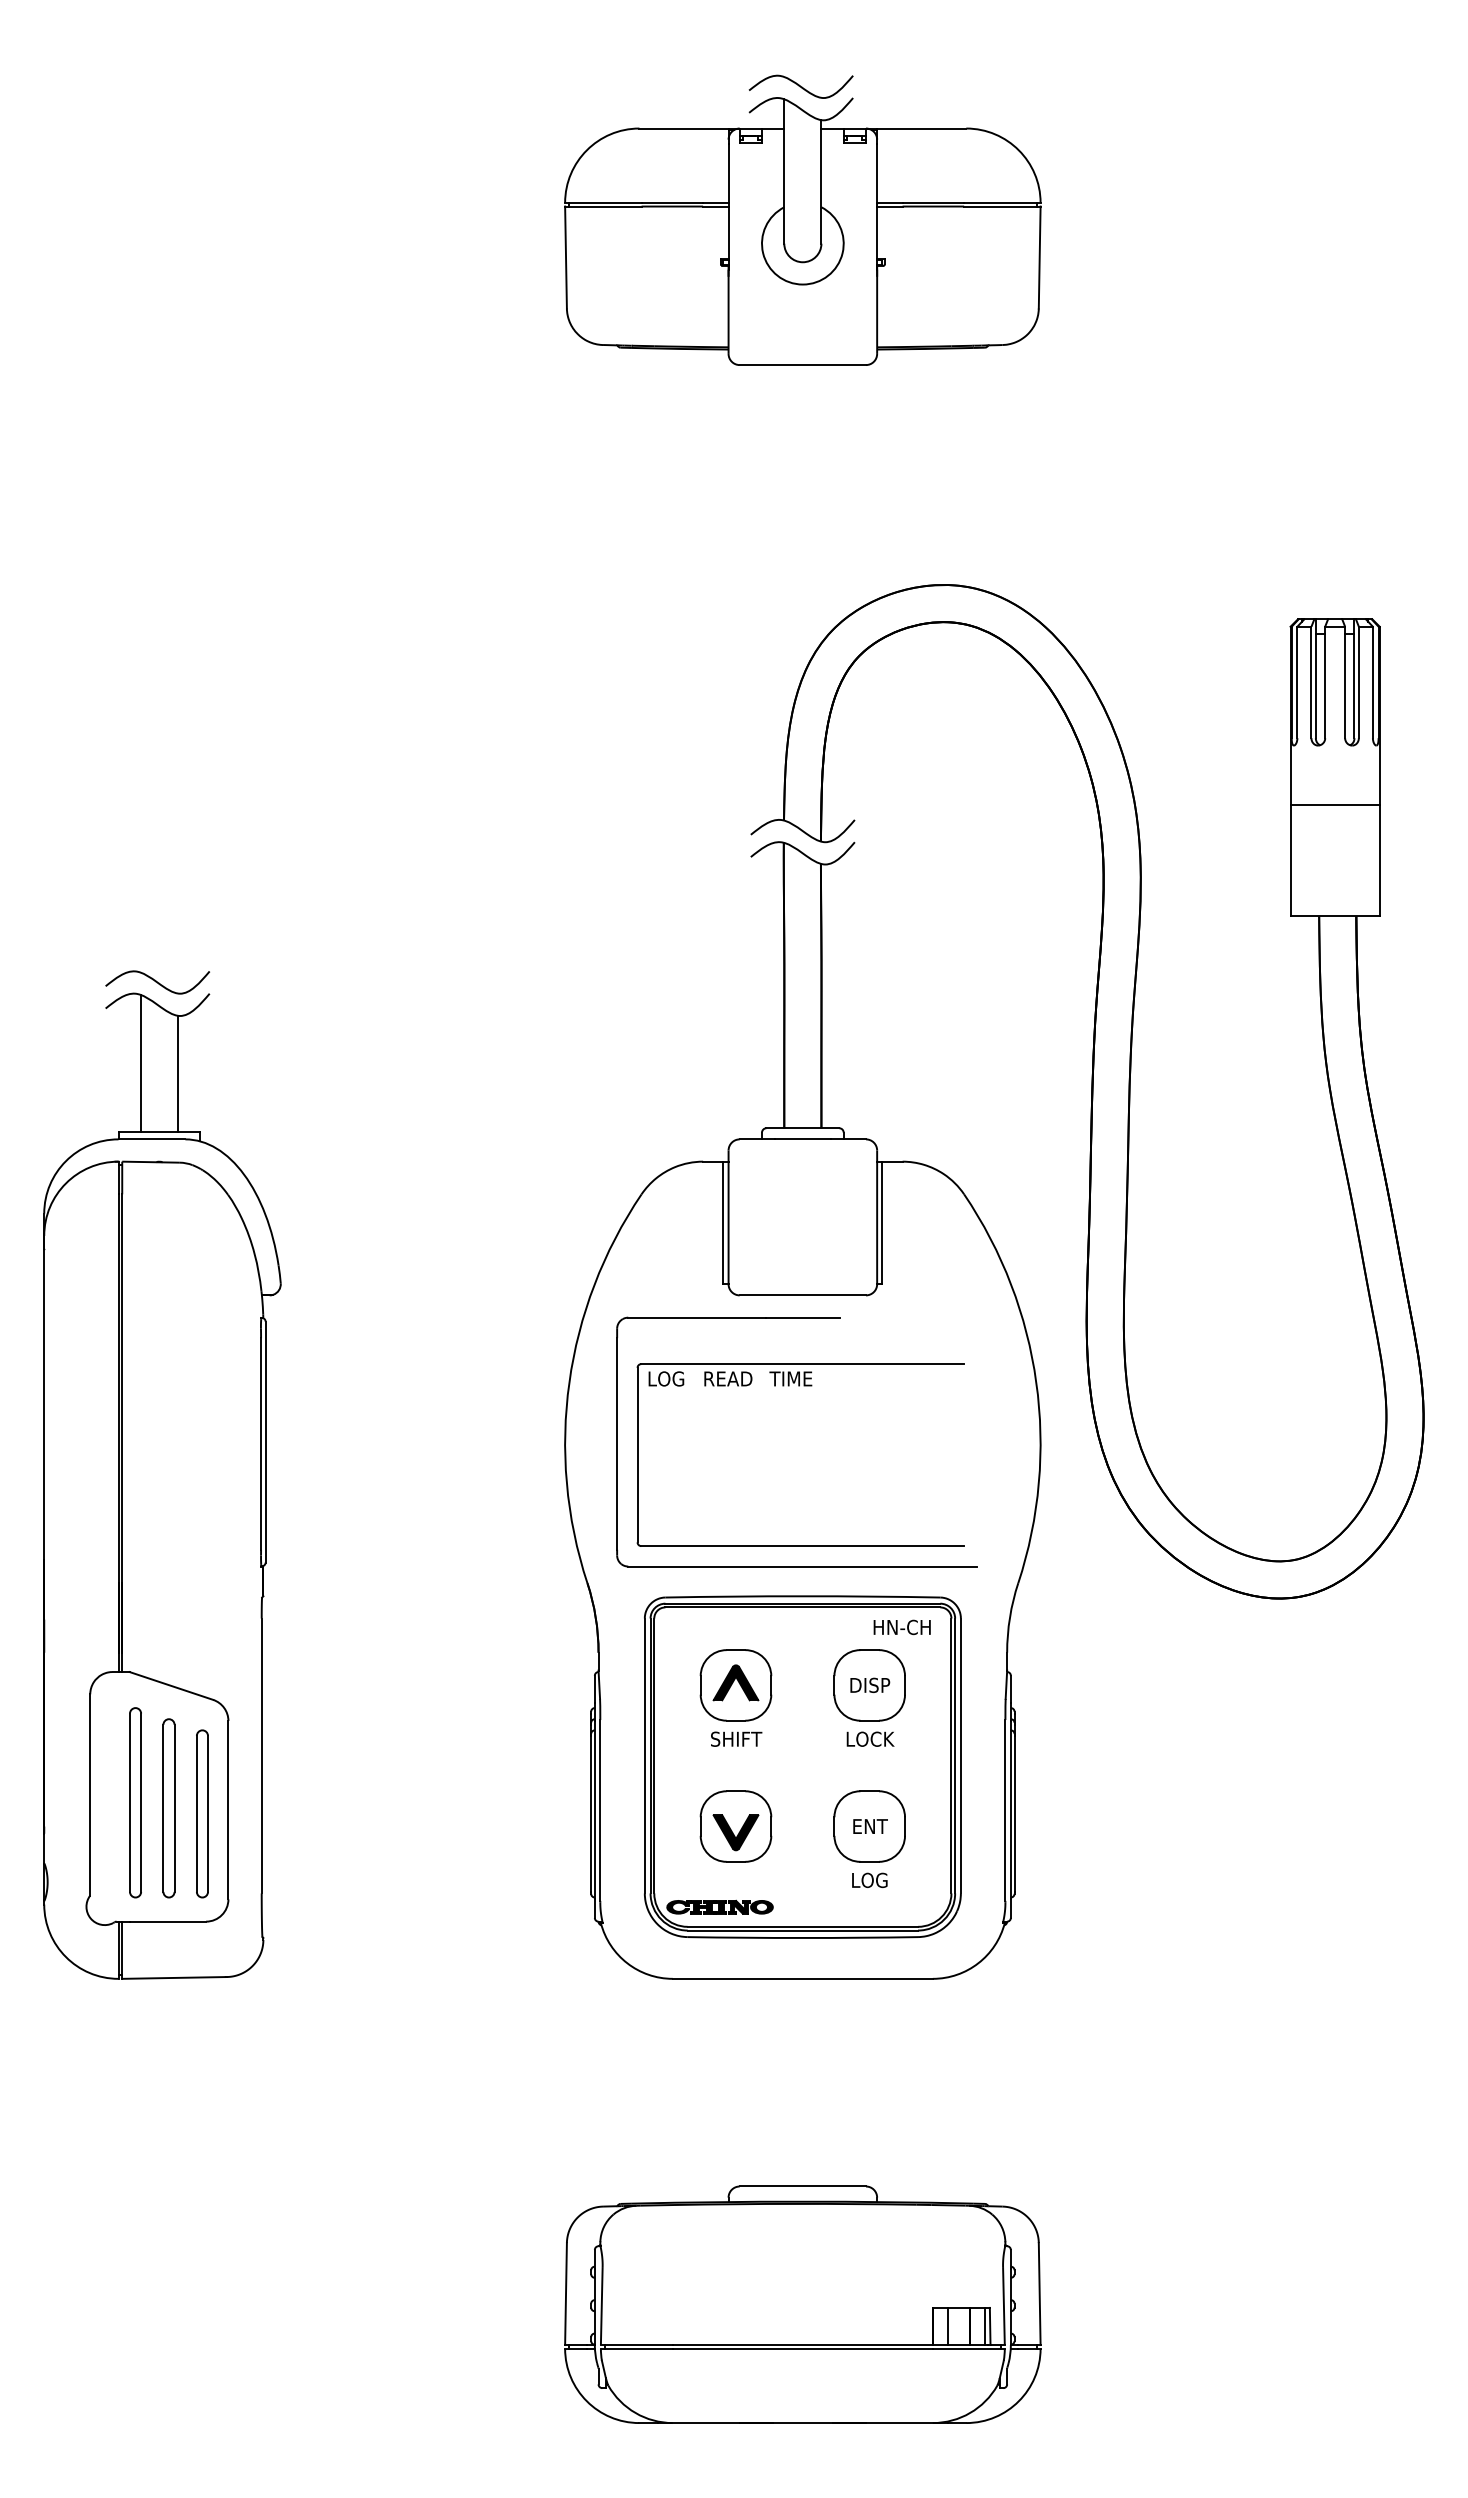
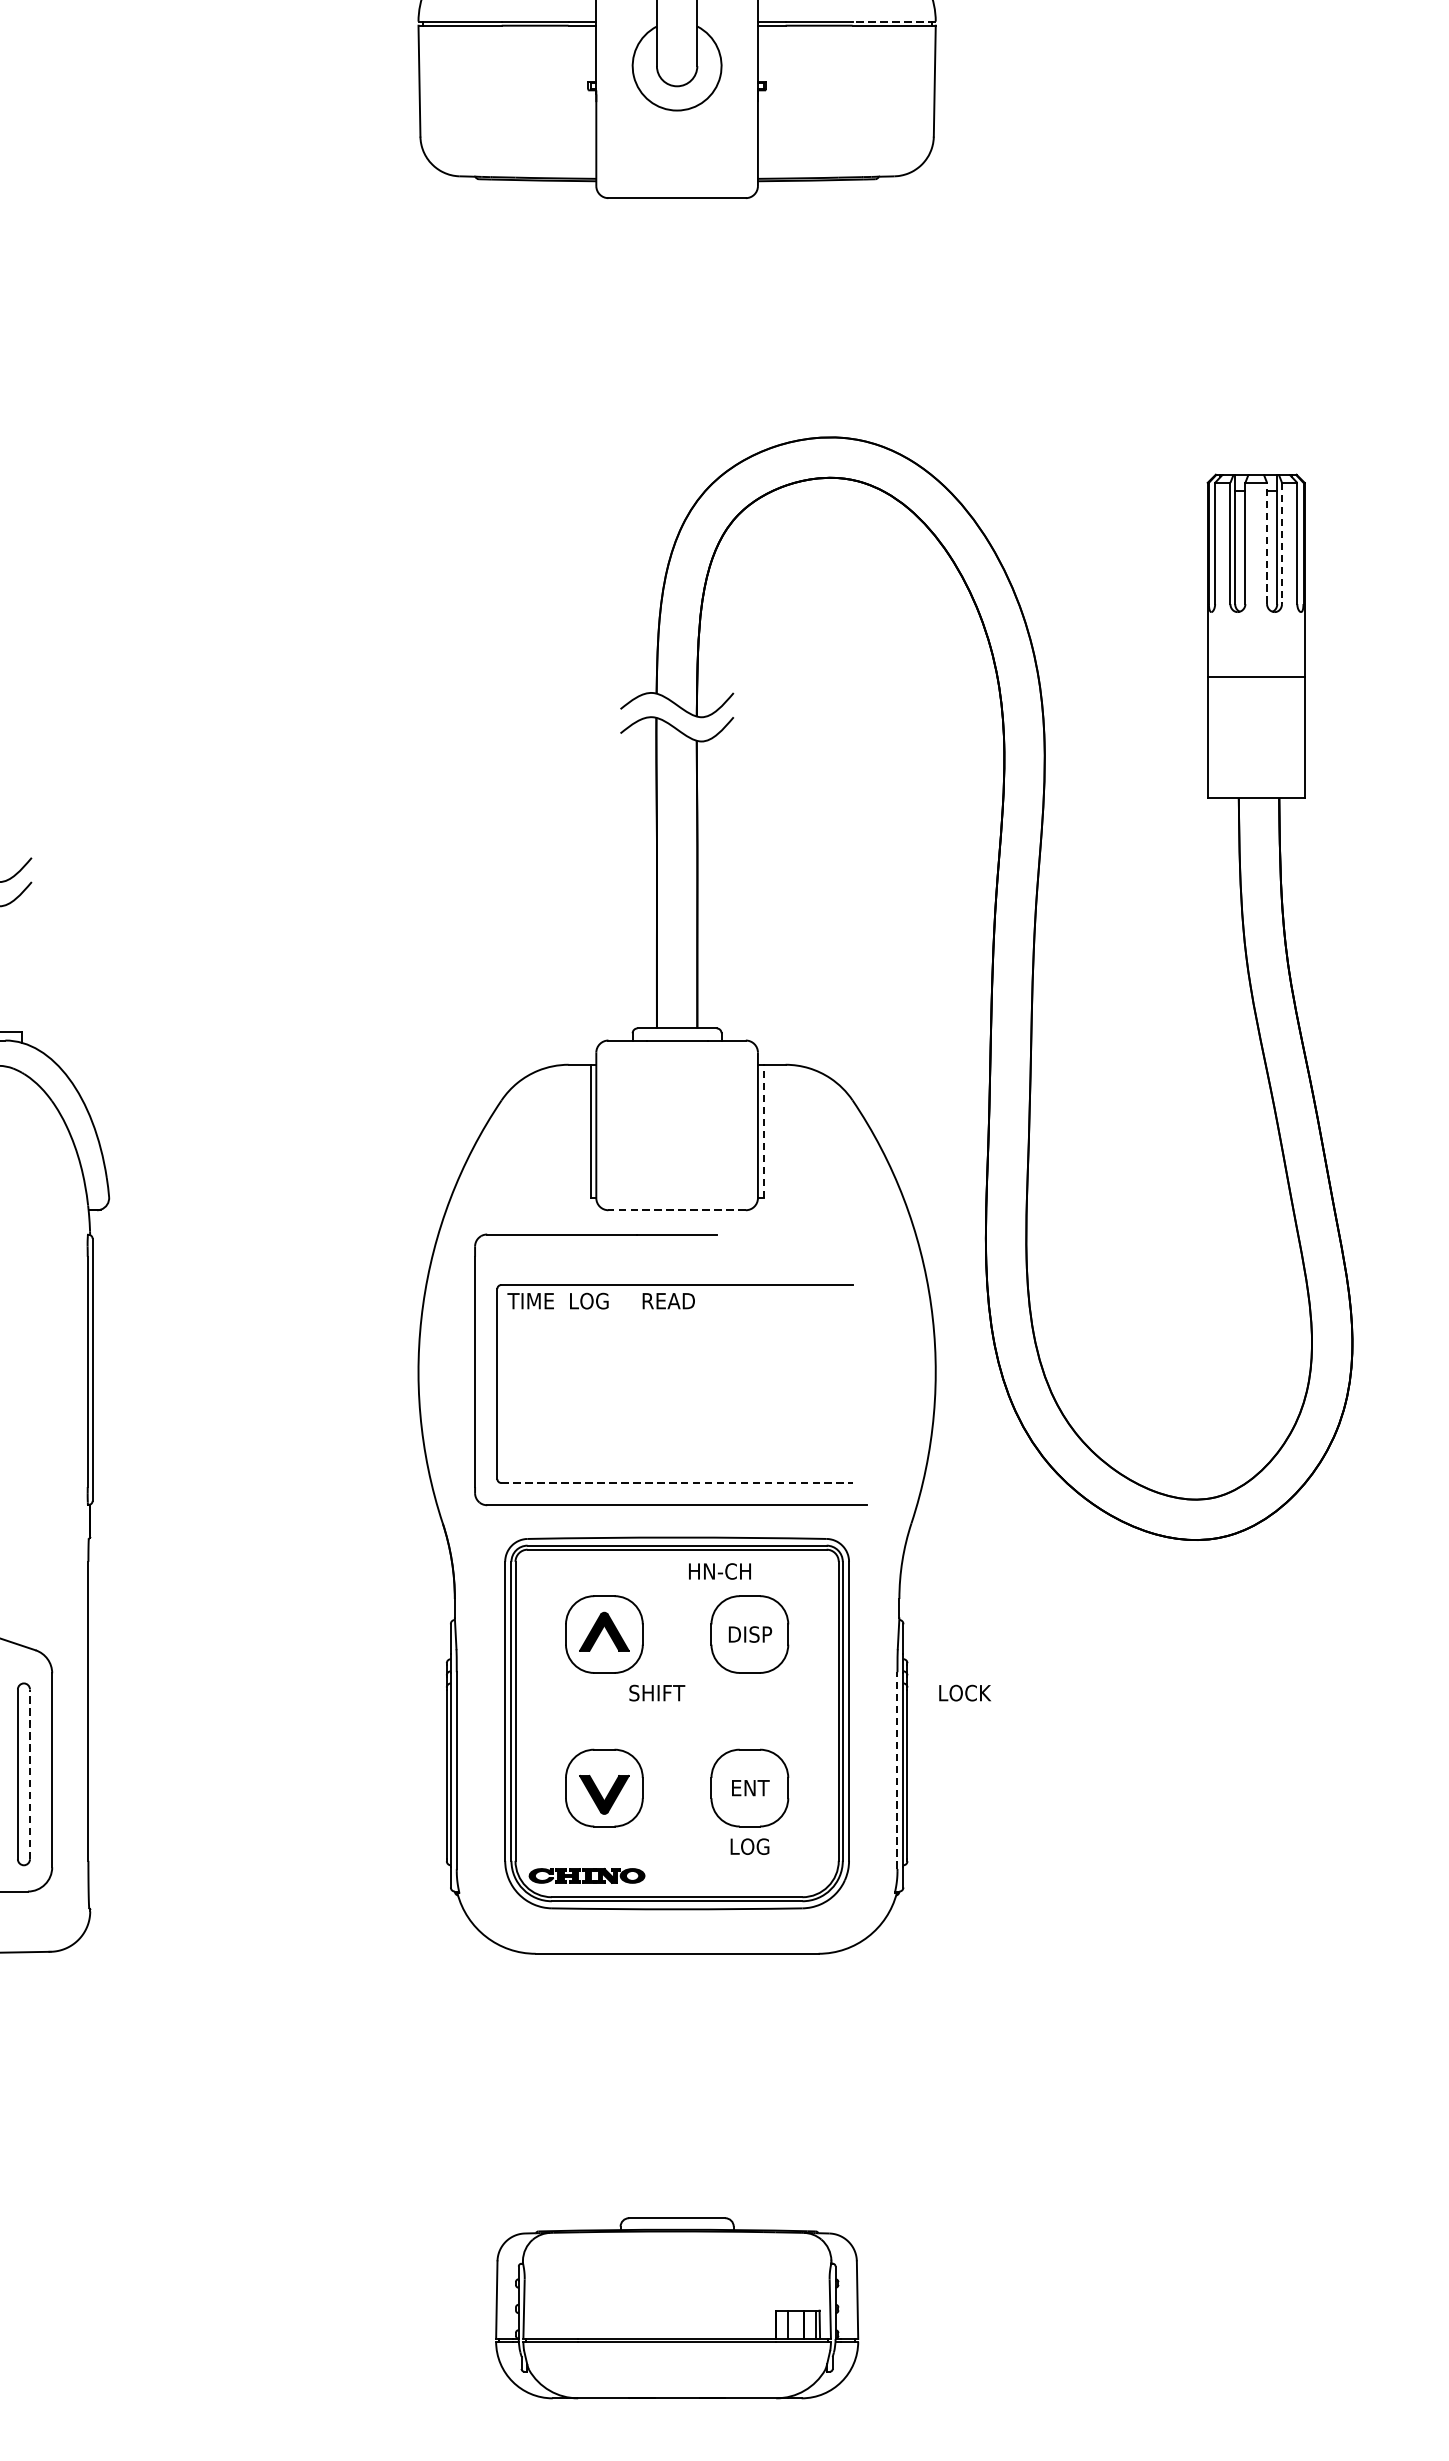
line: (1001, 202) -> (893, 21), solid -> dashed
line: (1345, 682) -> (1267, 543), solid -> dashed
line: (1358, 682) -> (1281, 543), solid -> dashed
line: (882, 1222) -> (763, 1130), solid -> dashed
line: (802, 1295) -> (676, 1210), solid -> dashed
text: (667, 1378) -> (529, 1300), LOG -> TIME
text: (729, 1378) -> (597, 1300), READ -> LOG
text: (794, 1378) -> (668, 1300), TIME -> READ
line: (802, 1546) -> (676, 1483), solid -> dashed
text: (901, 1627) -> (719, 1571), moved
text: (736, 1738) -> (657, 1692), moved
text: (870, 1738) -> (965, 1692), moved
line: (1005, 1809) -> (897, 1769), solid -> dashed
line: (208, 1813) -> (30, 1773), solid -> dashed
part: (802, 2304) -> (676, 2308), size x0.7

